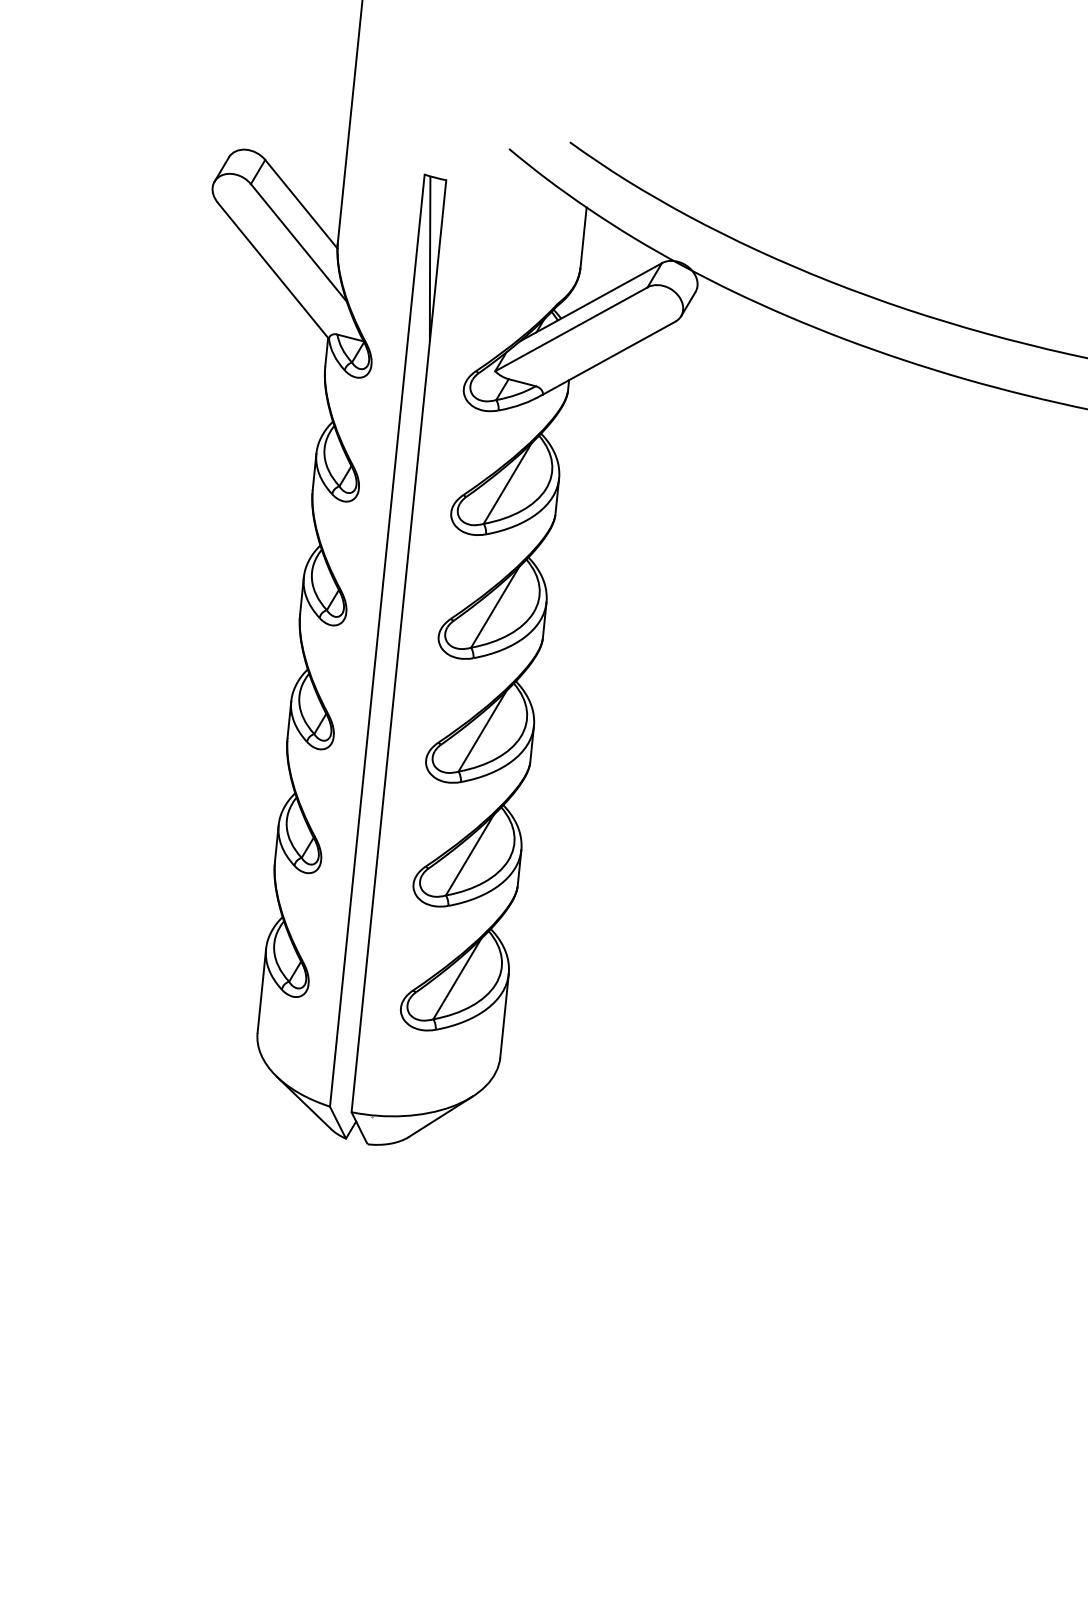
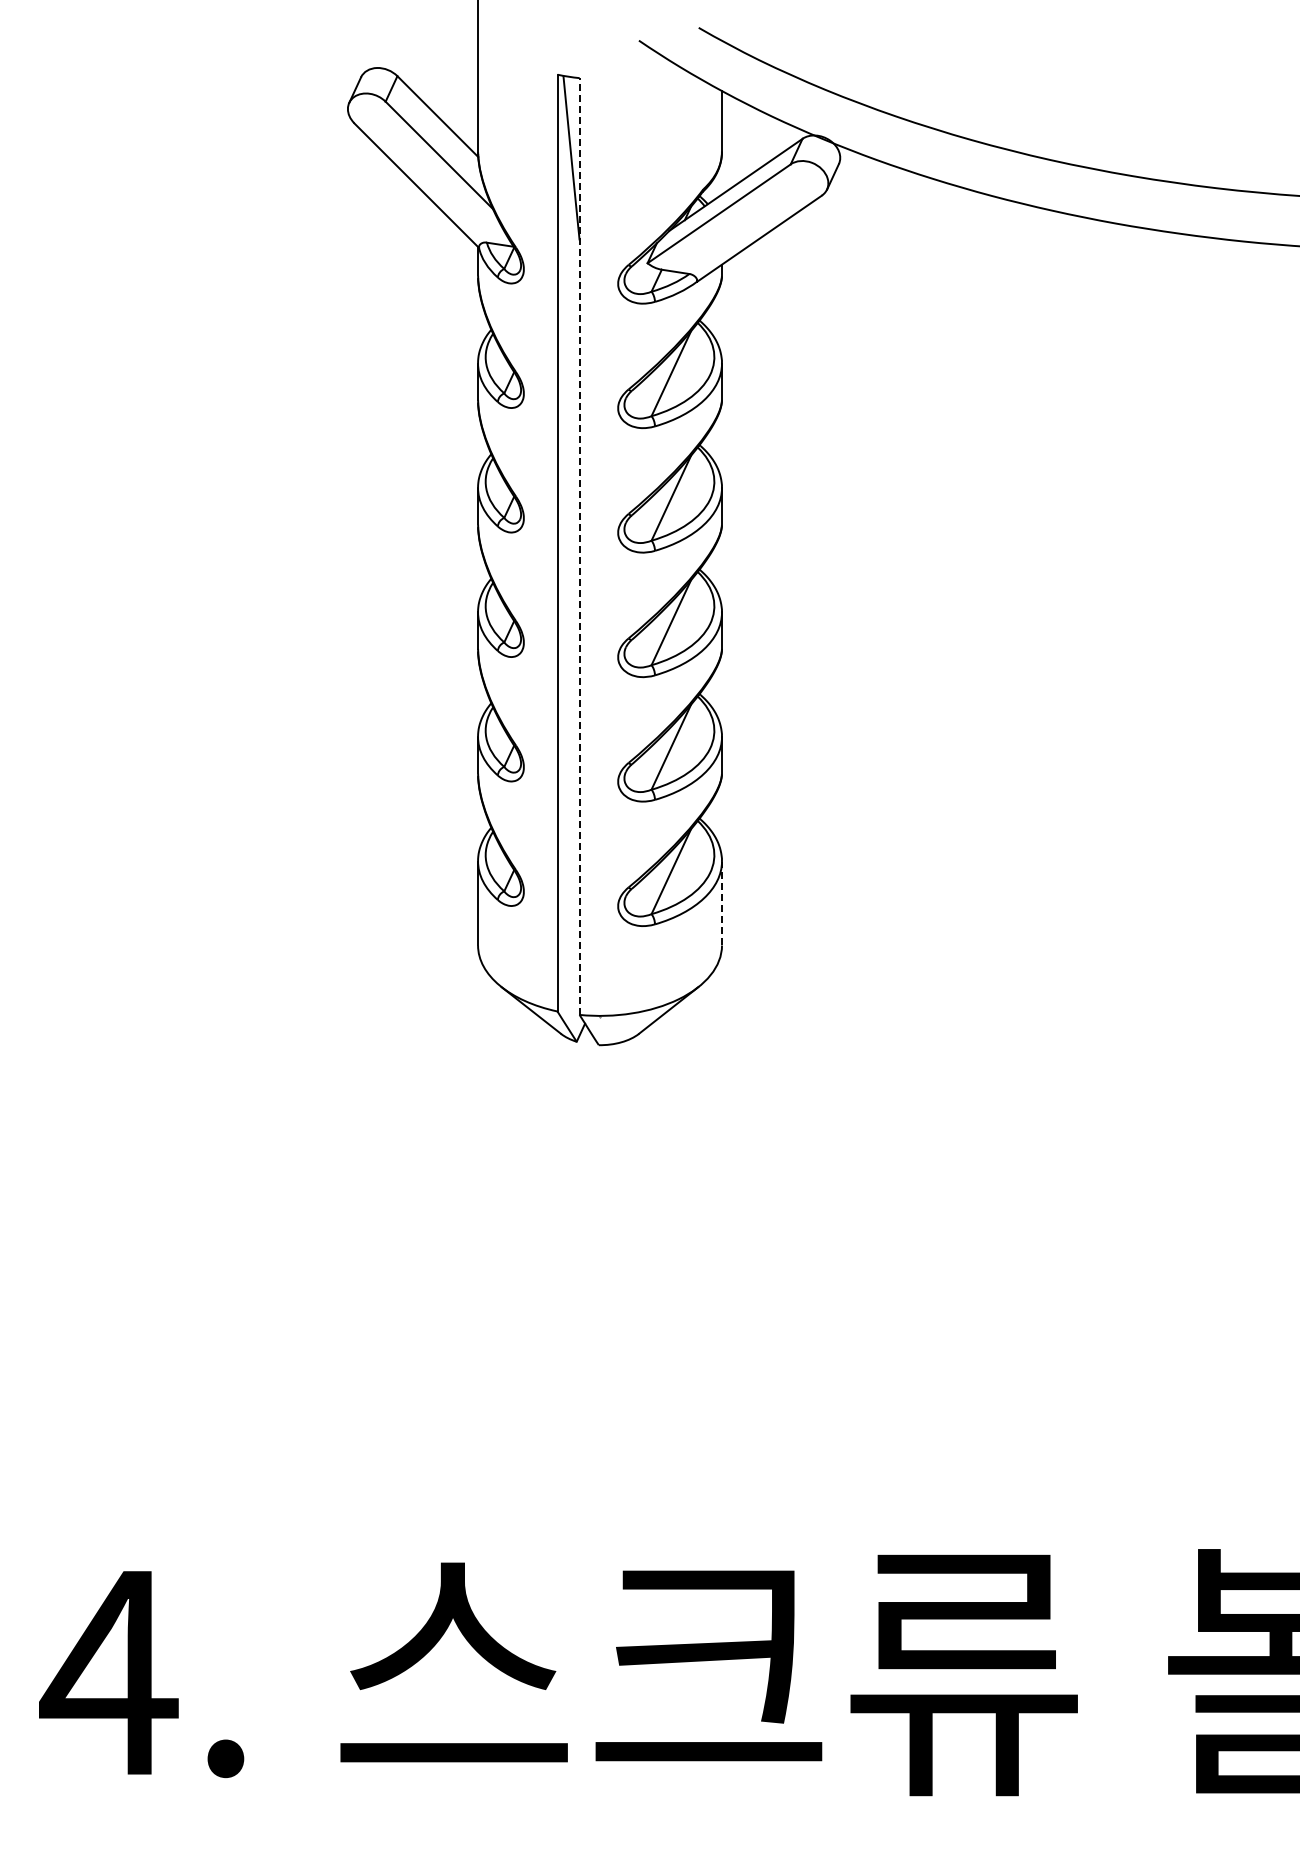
line: (398, 646) -> (579, 546), solid -> dashed
line: (505, 1015) -> (722, 903), solid -> dashed

